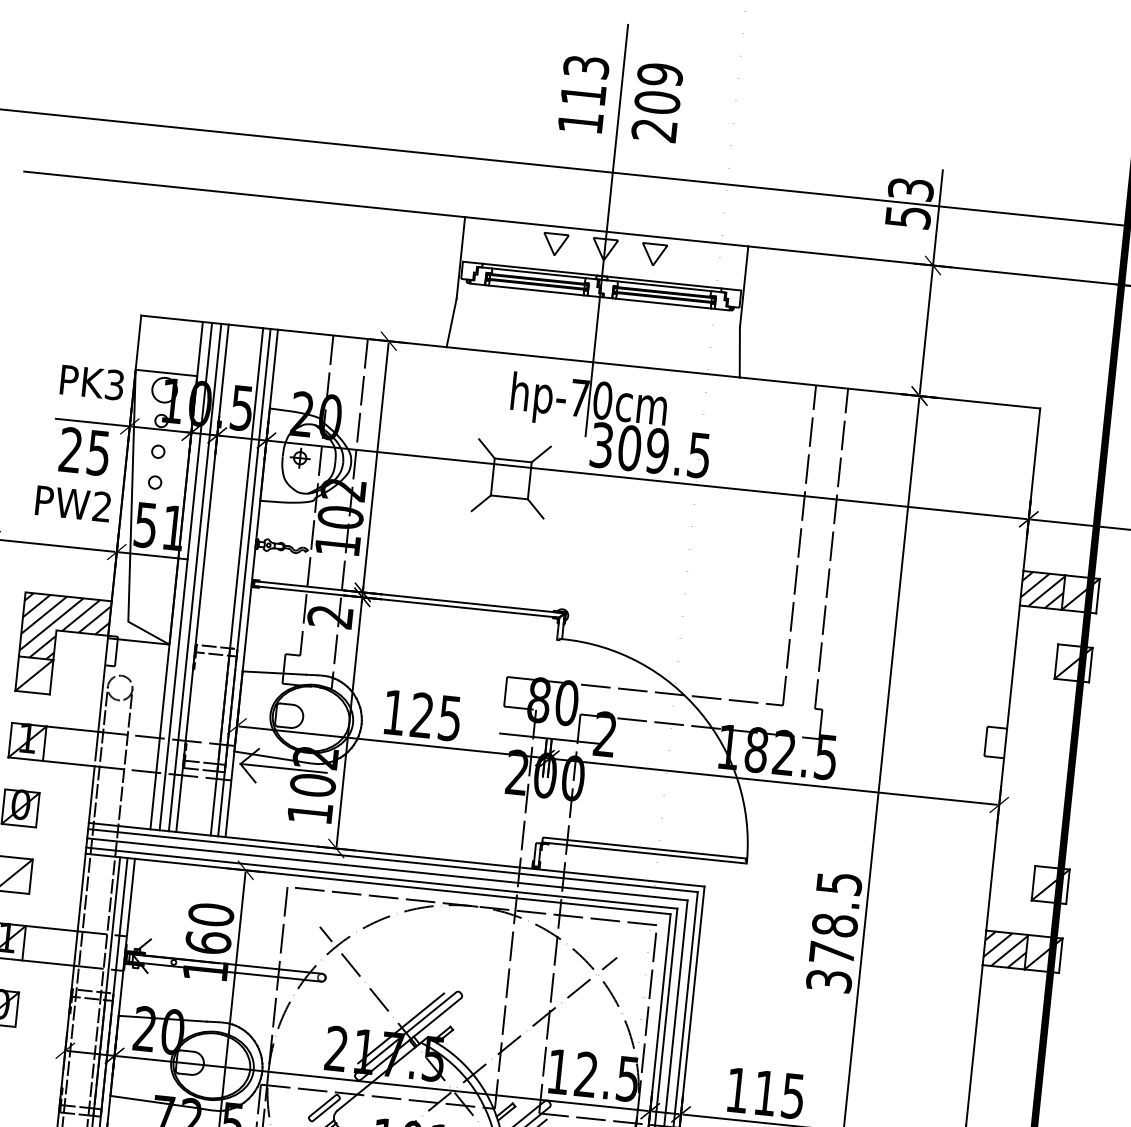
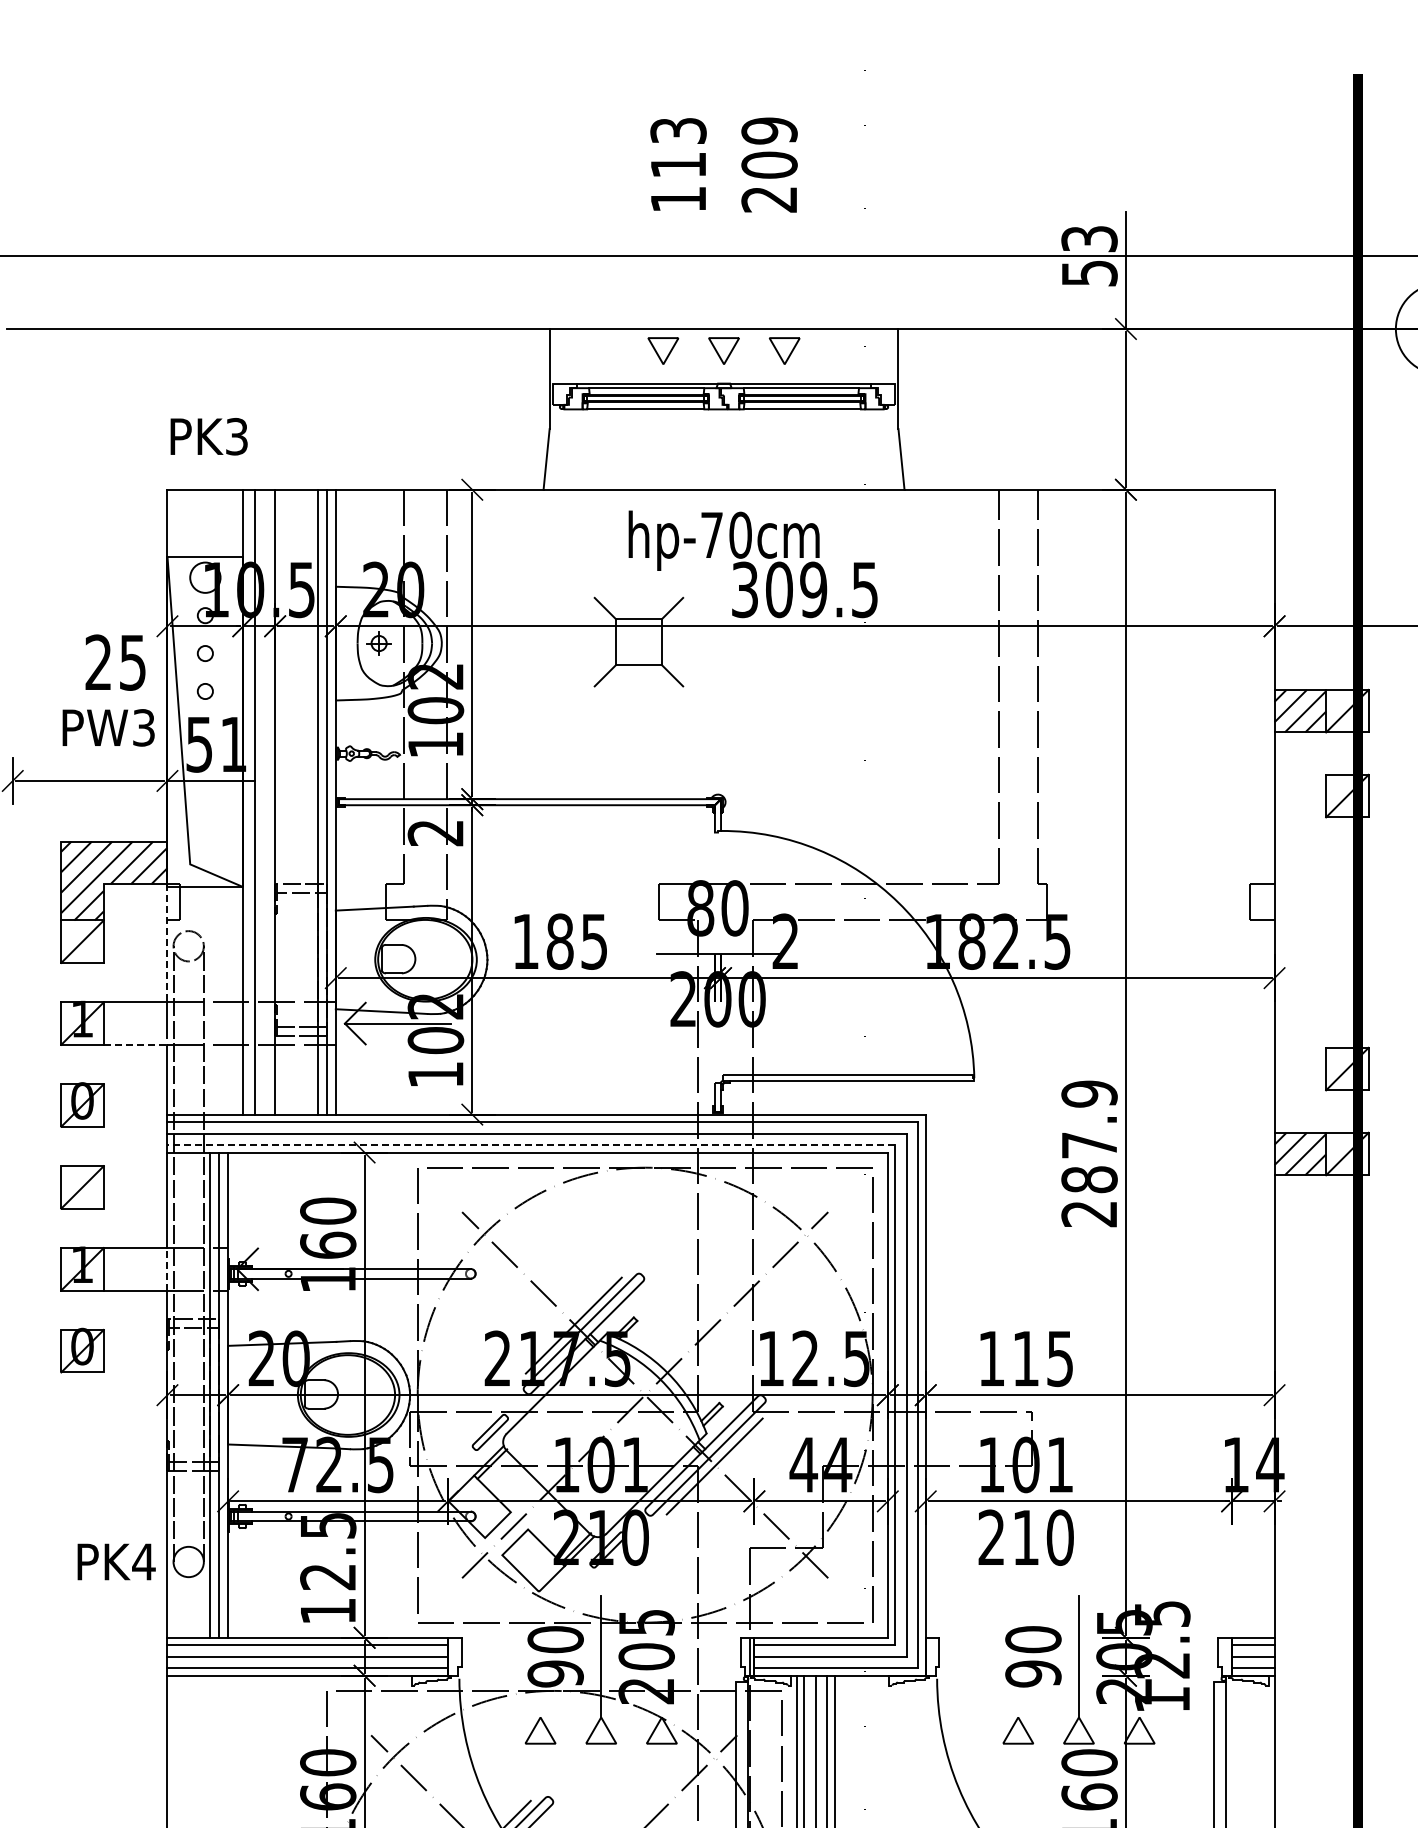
line: (607, 230) -> (724, 327), removed
text: (91, 382) -> (208, 436), moved
line: (92, 422) -> (121, 626), removed
text: (101, 506) -> (143, 727), PW2 -> PW3
line: (195, 577) -> (266, 801), removed
line: (103, 684) -> (167, 943), solid -> dashed
text: (421, 715) -> (559, 941), 125 -> 185
line: (68, 763) -> (135, 1044), solid -> dashed
line: (381, 877) -> (531, 1144), solid -> dashed
text: (834, 931) -> (1089, 1153), 378.5 -> 287.9
line: (75, 947) -> (167, 1268), solid -> dashed

